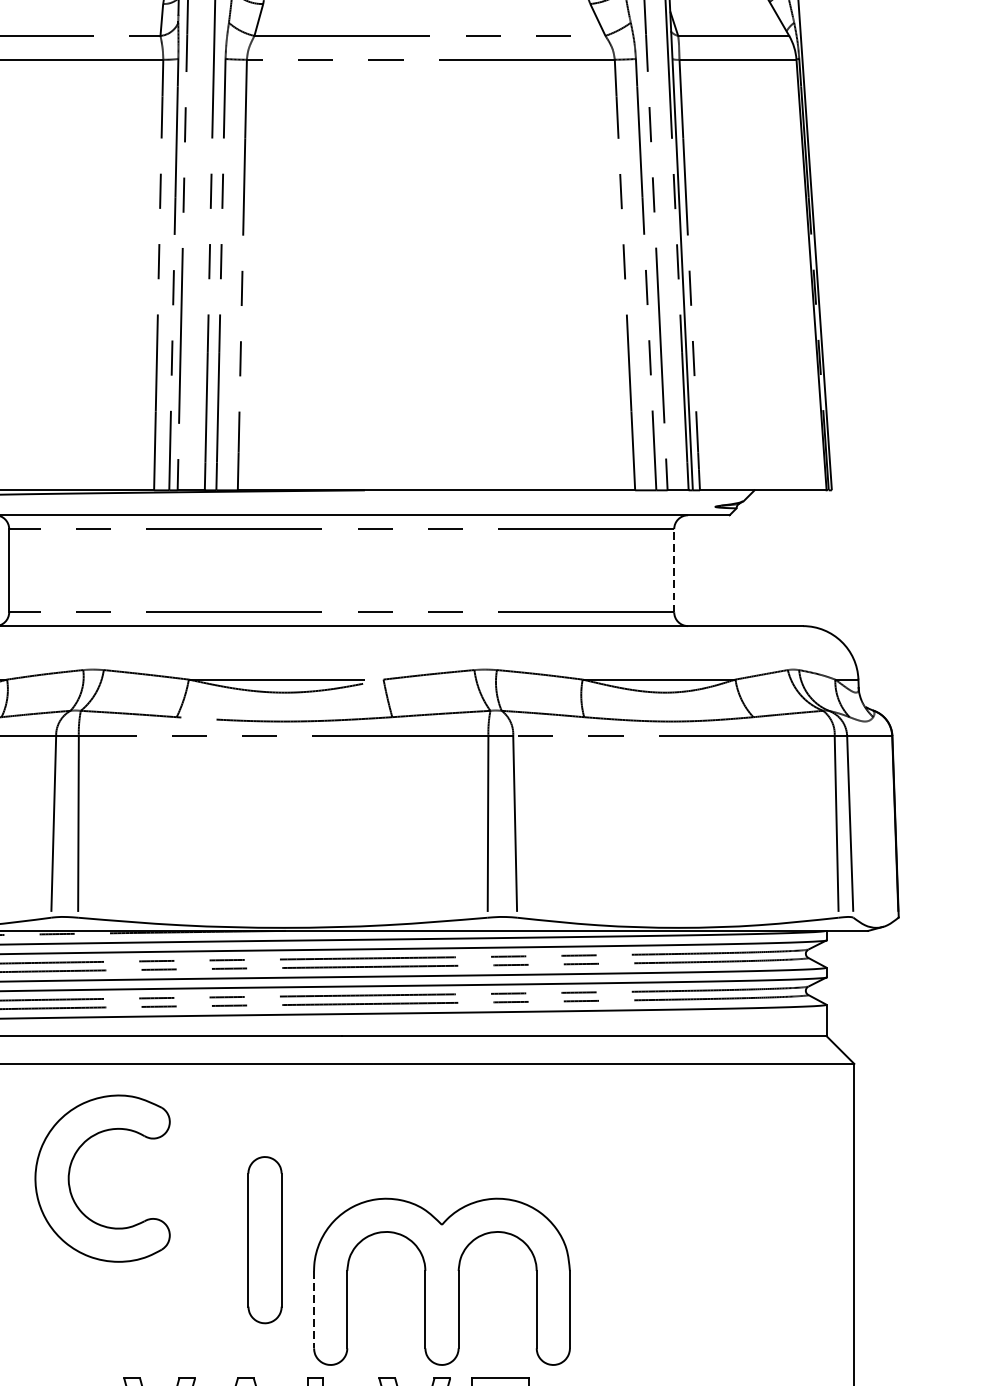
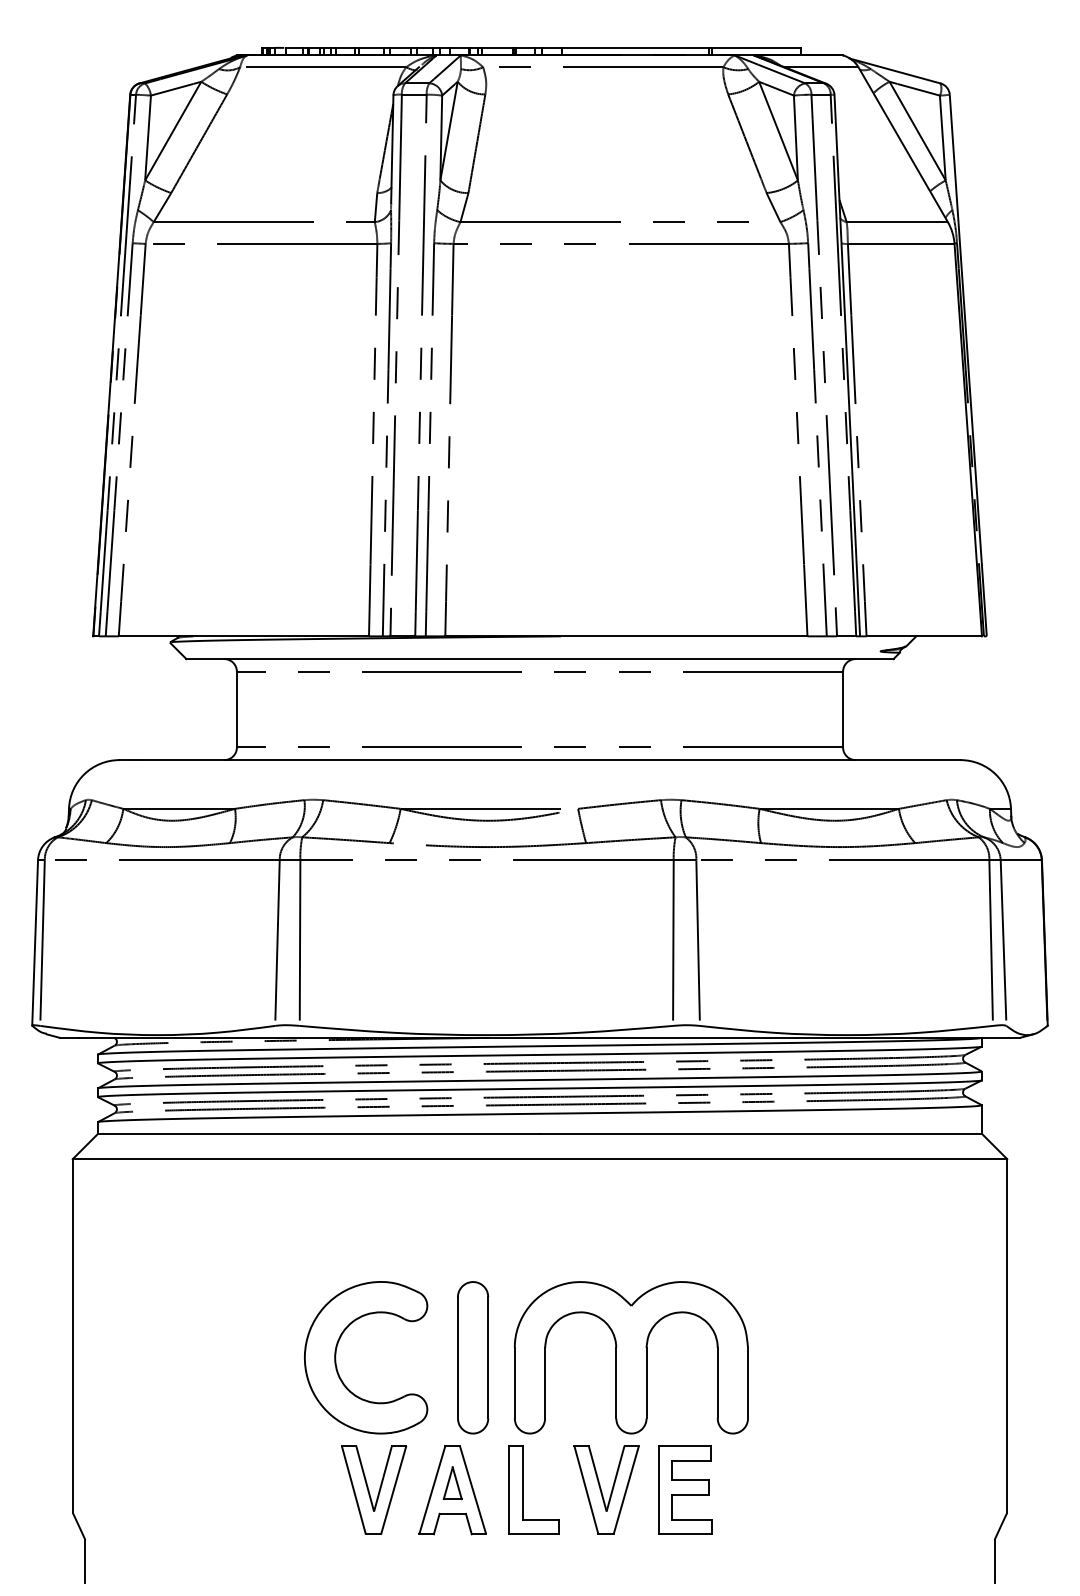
line: (674, 570) -> (843, 709), dashed -> solid
part: (70, 1178) -> (336, 1357), moved
part: (265, 1239) -> (473, 1357), moved
line: (313, 1310) -> (514, 1383), dashed -> solid

